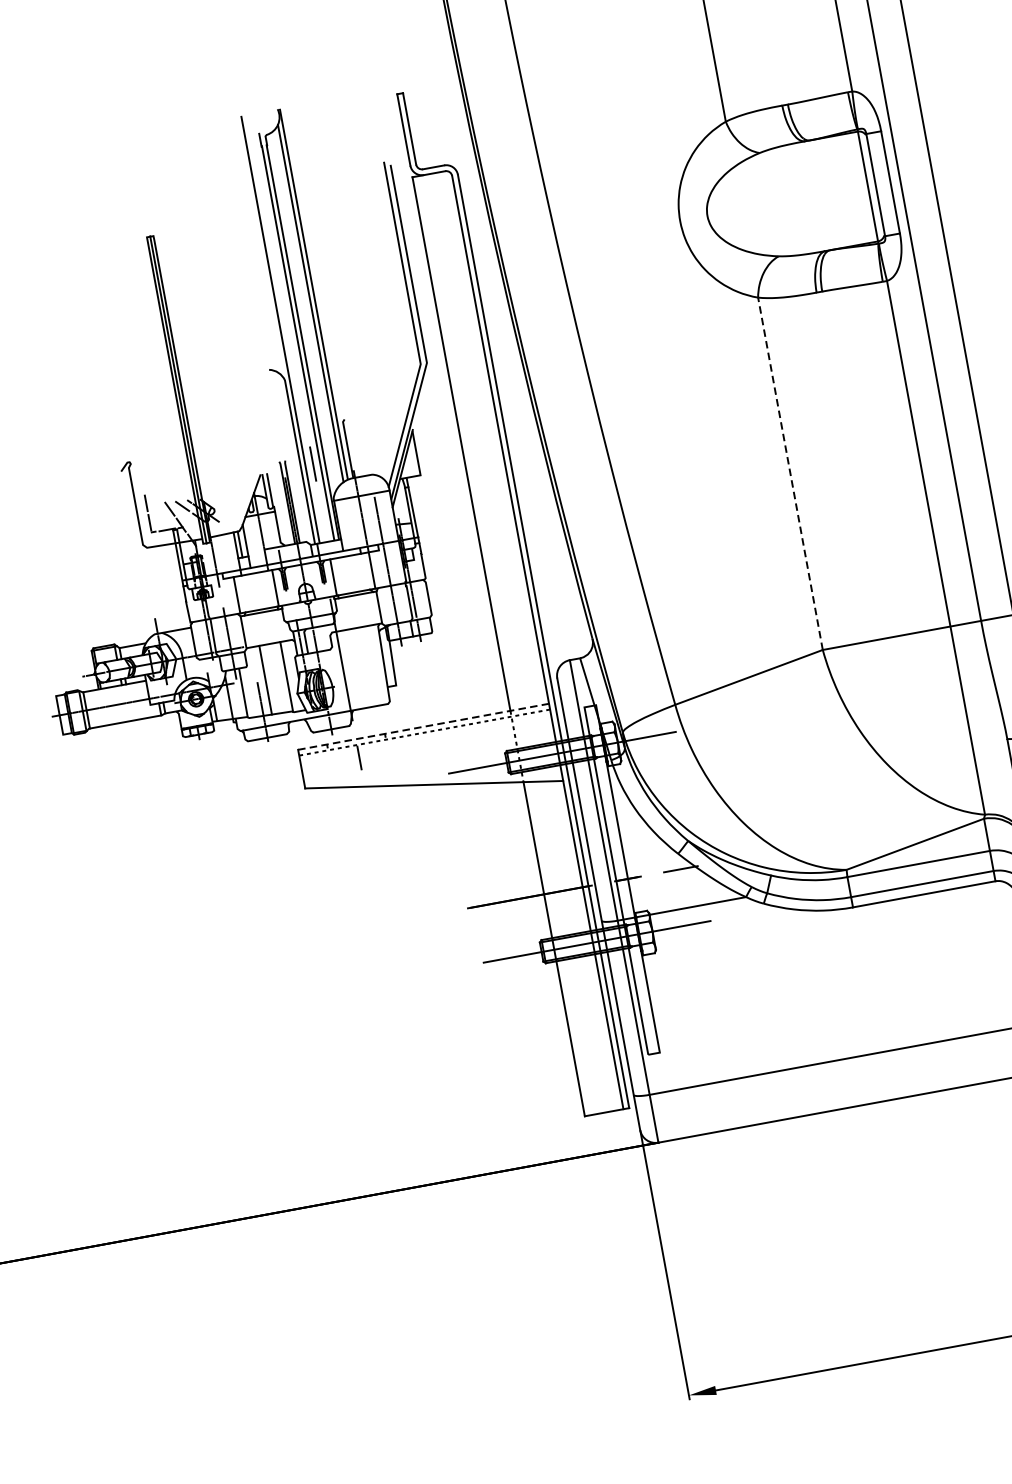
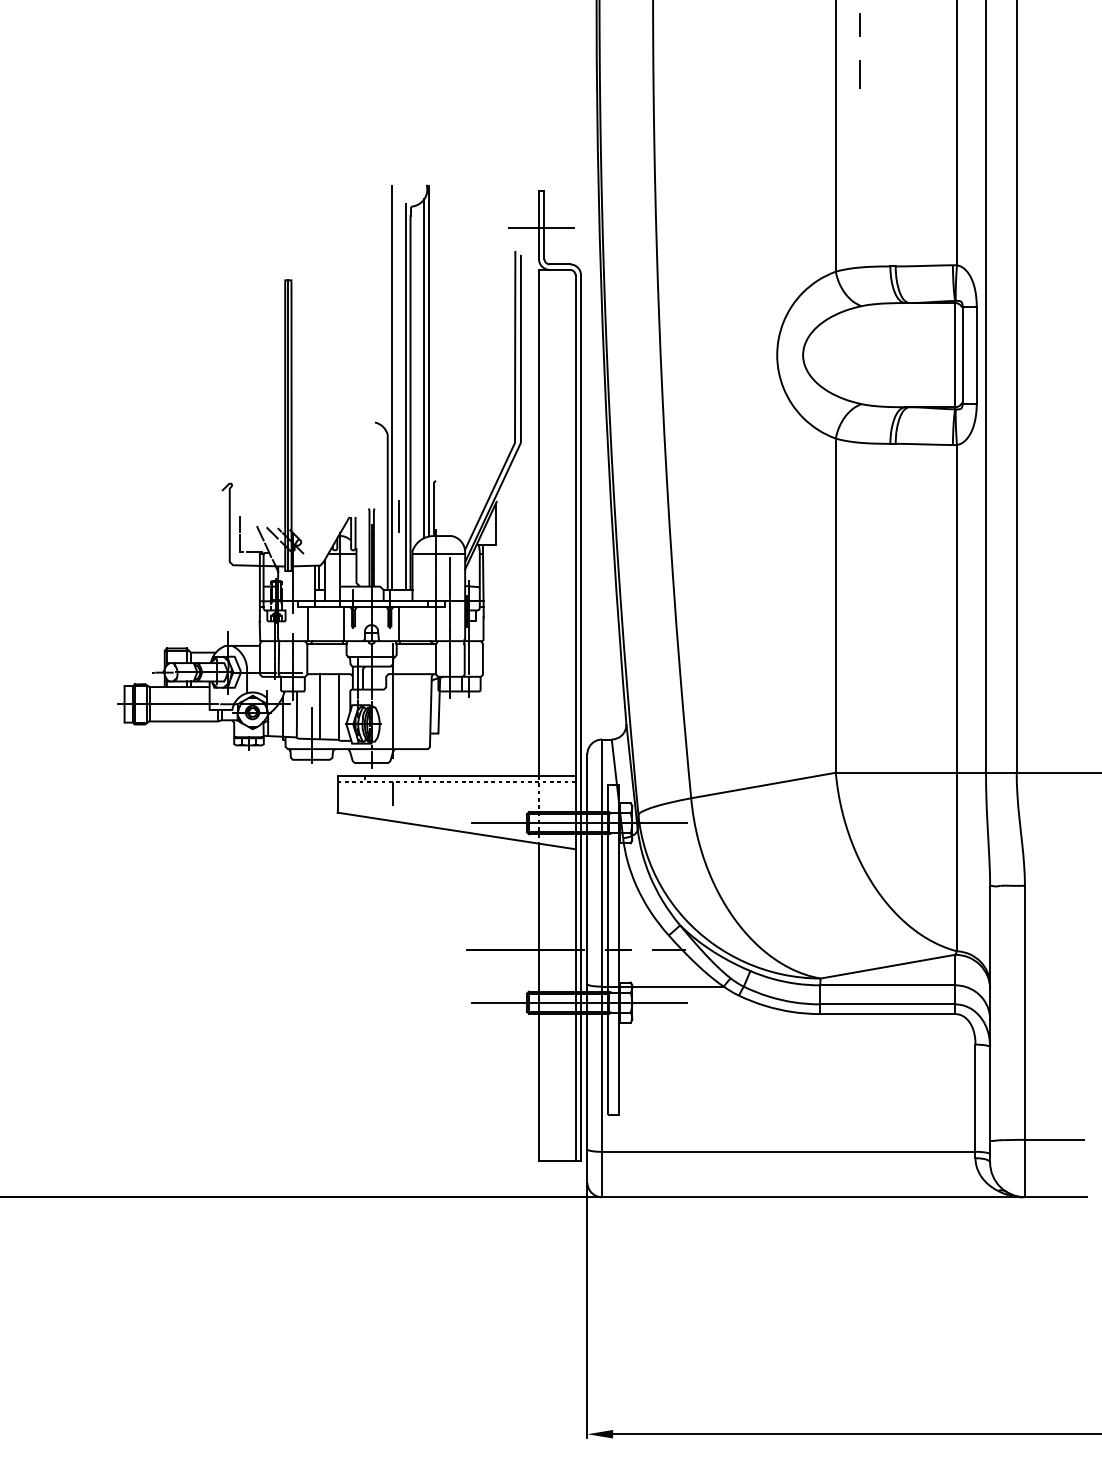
line: (405, 132) -> (540, 227), added
line: (790, 473) -> (835, 605), dashed -> solid
line: (423, 727) -> (456, 776), dashed -> solid

